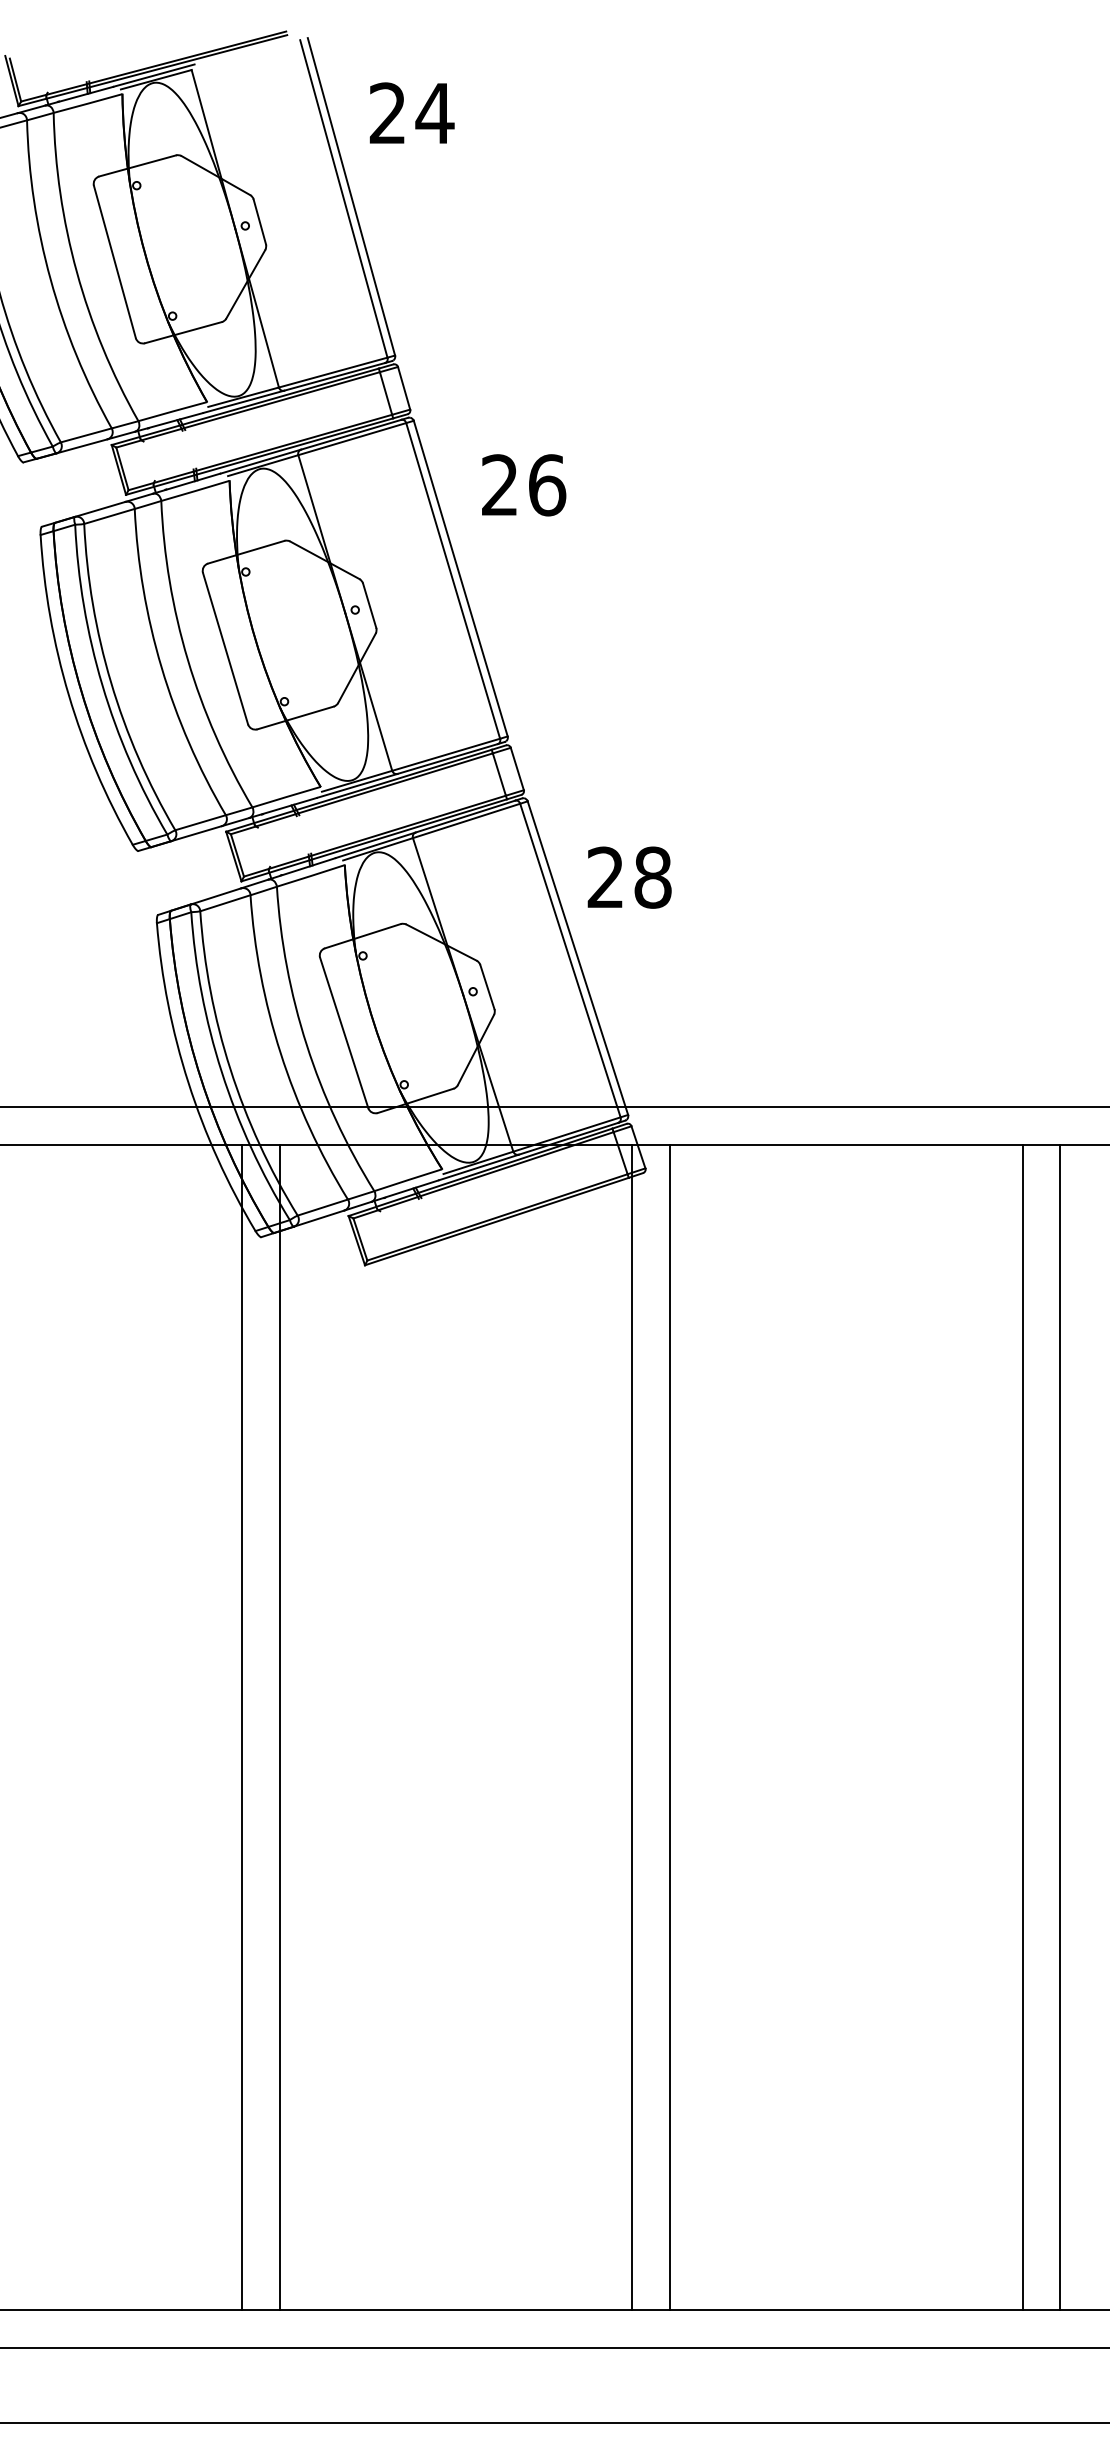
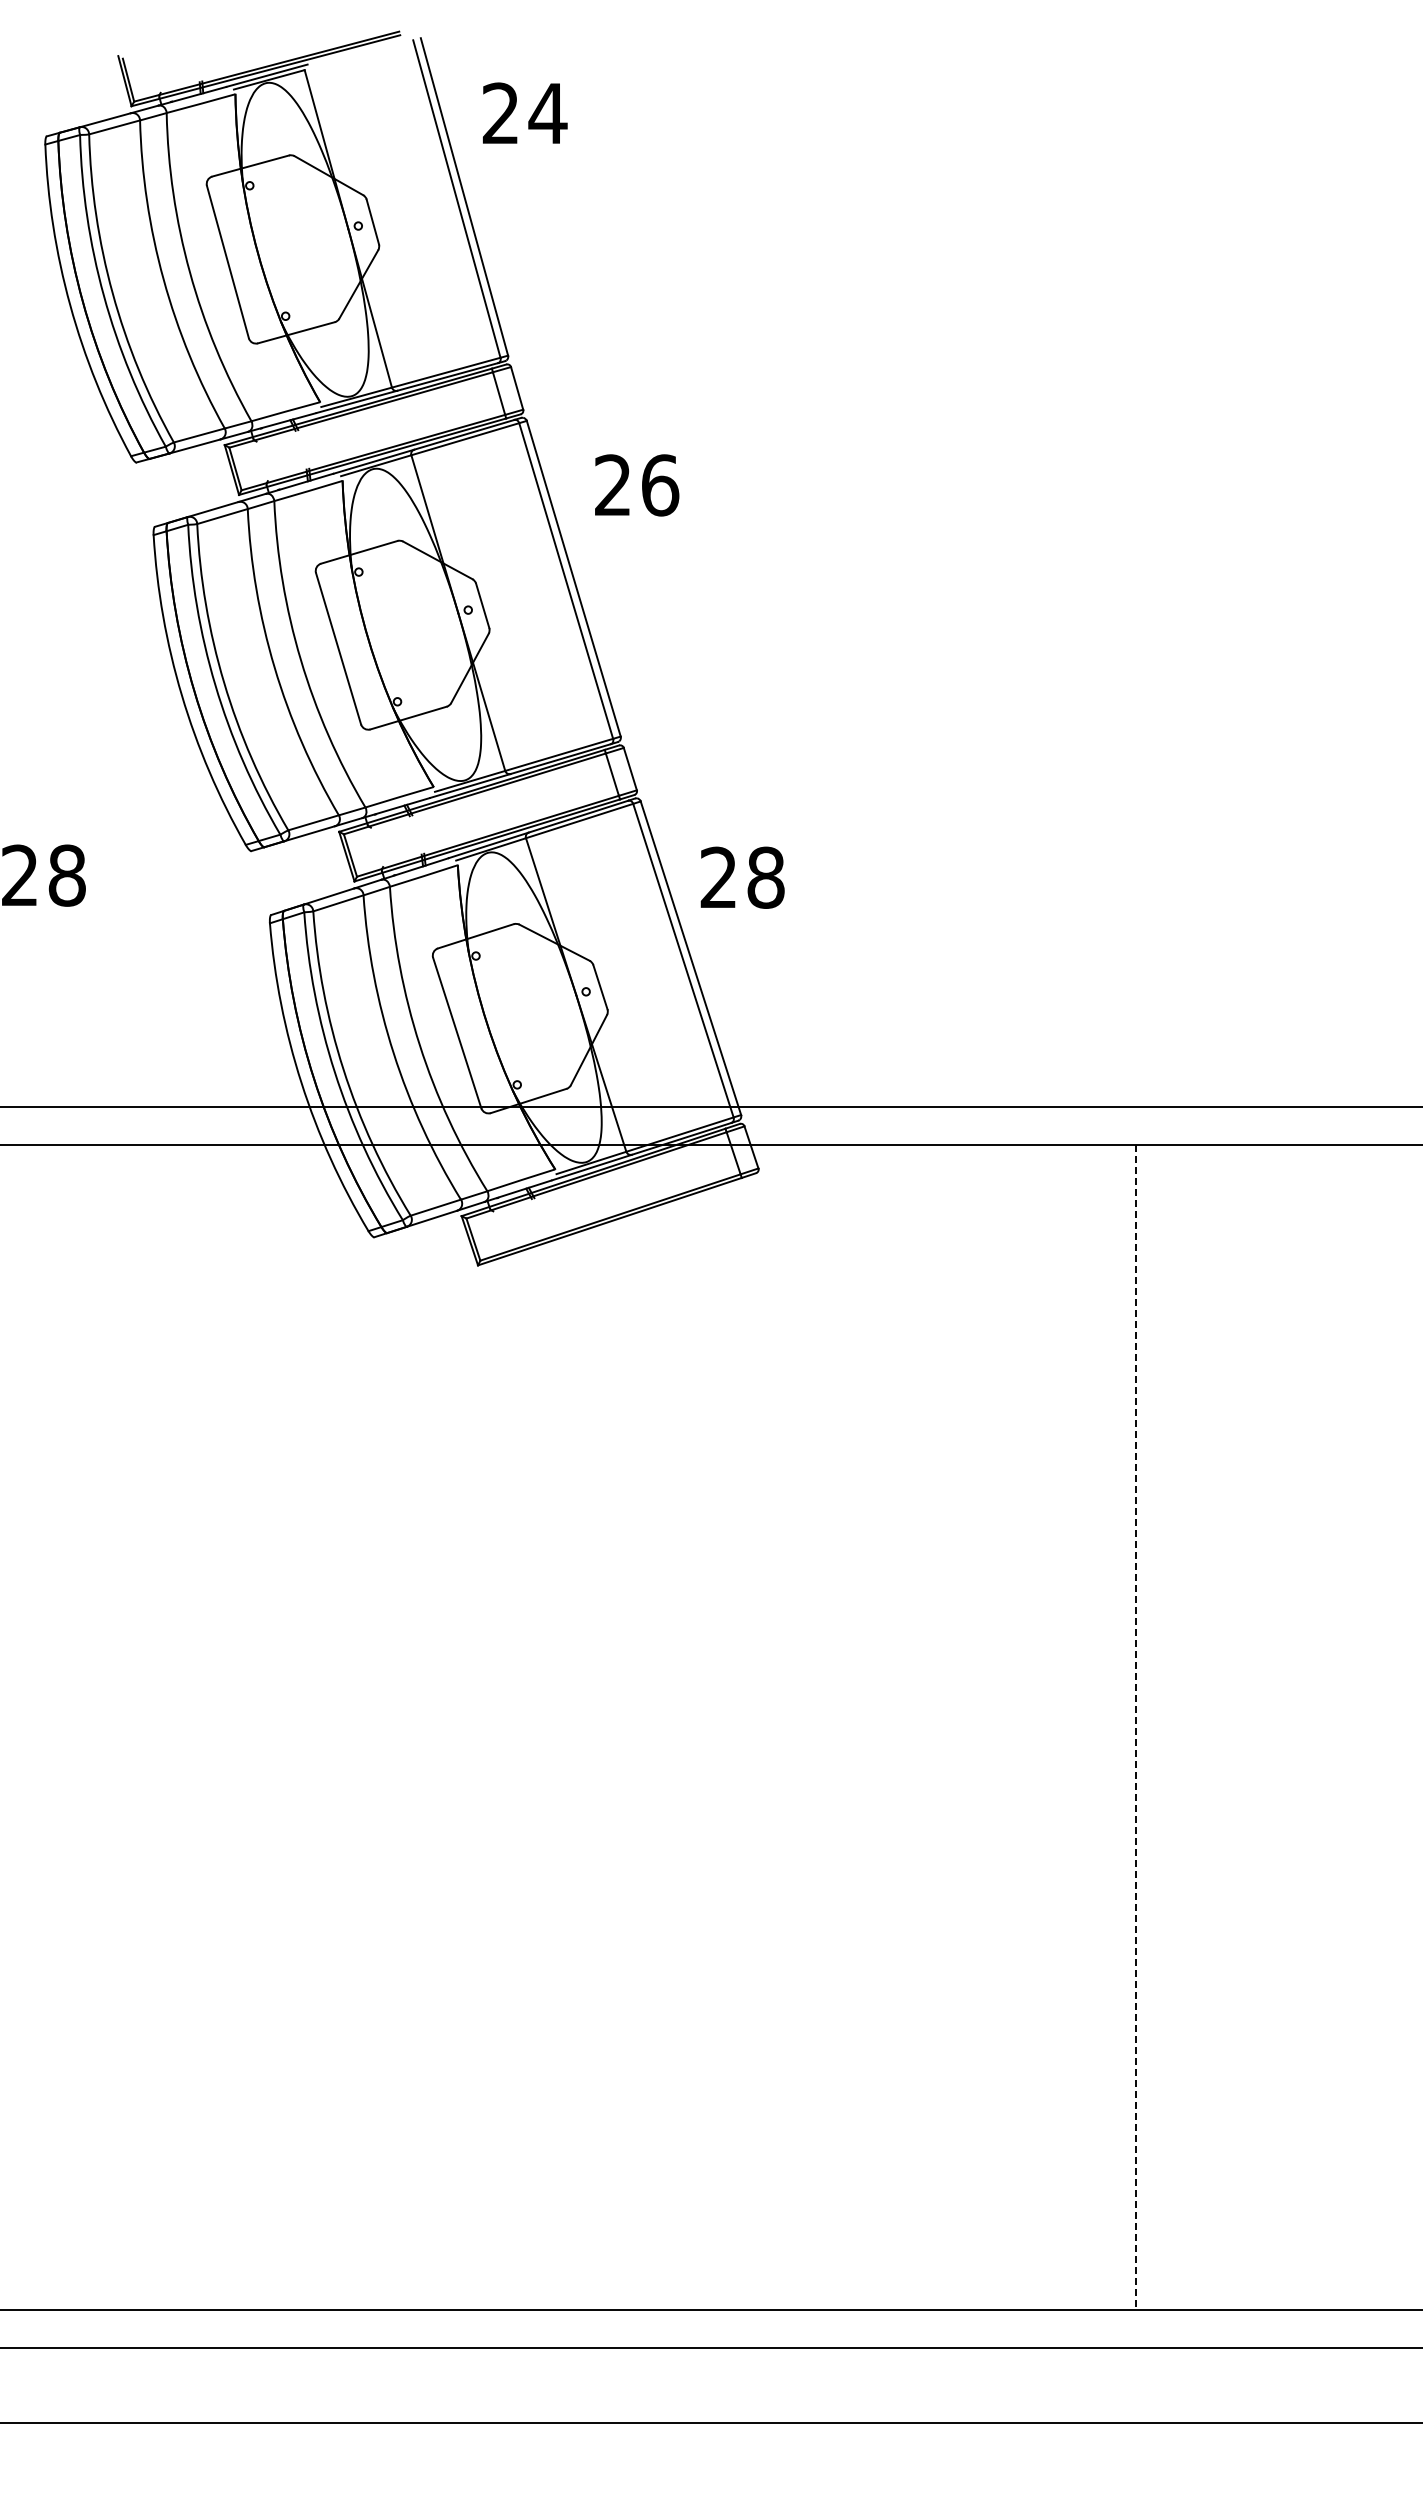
line: (242, 1727) -> (355, 1727), removed
line: (280, 1727) -> (393, 1727), removed
line: (631, 1727) -> (744, 1727), removed
line: (669, 1727) -> (782, 1727), removed
line: (1022, 1727) -> (1135, 1727), solid -> dashed
line: (1060, 1727) -> (1173, 1727), removed

